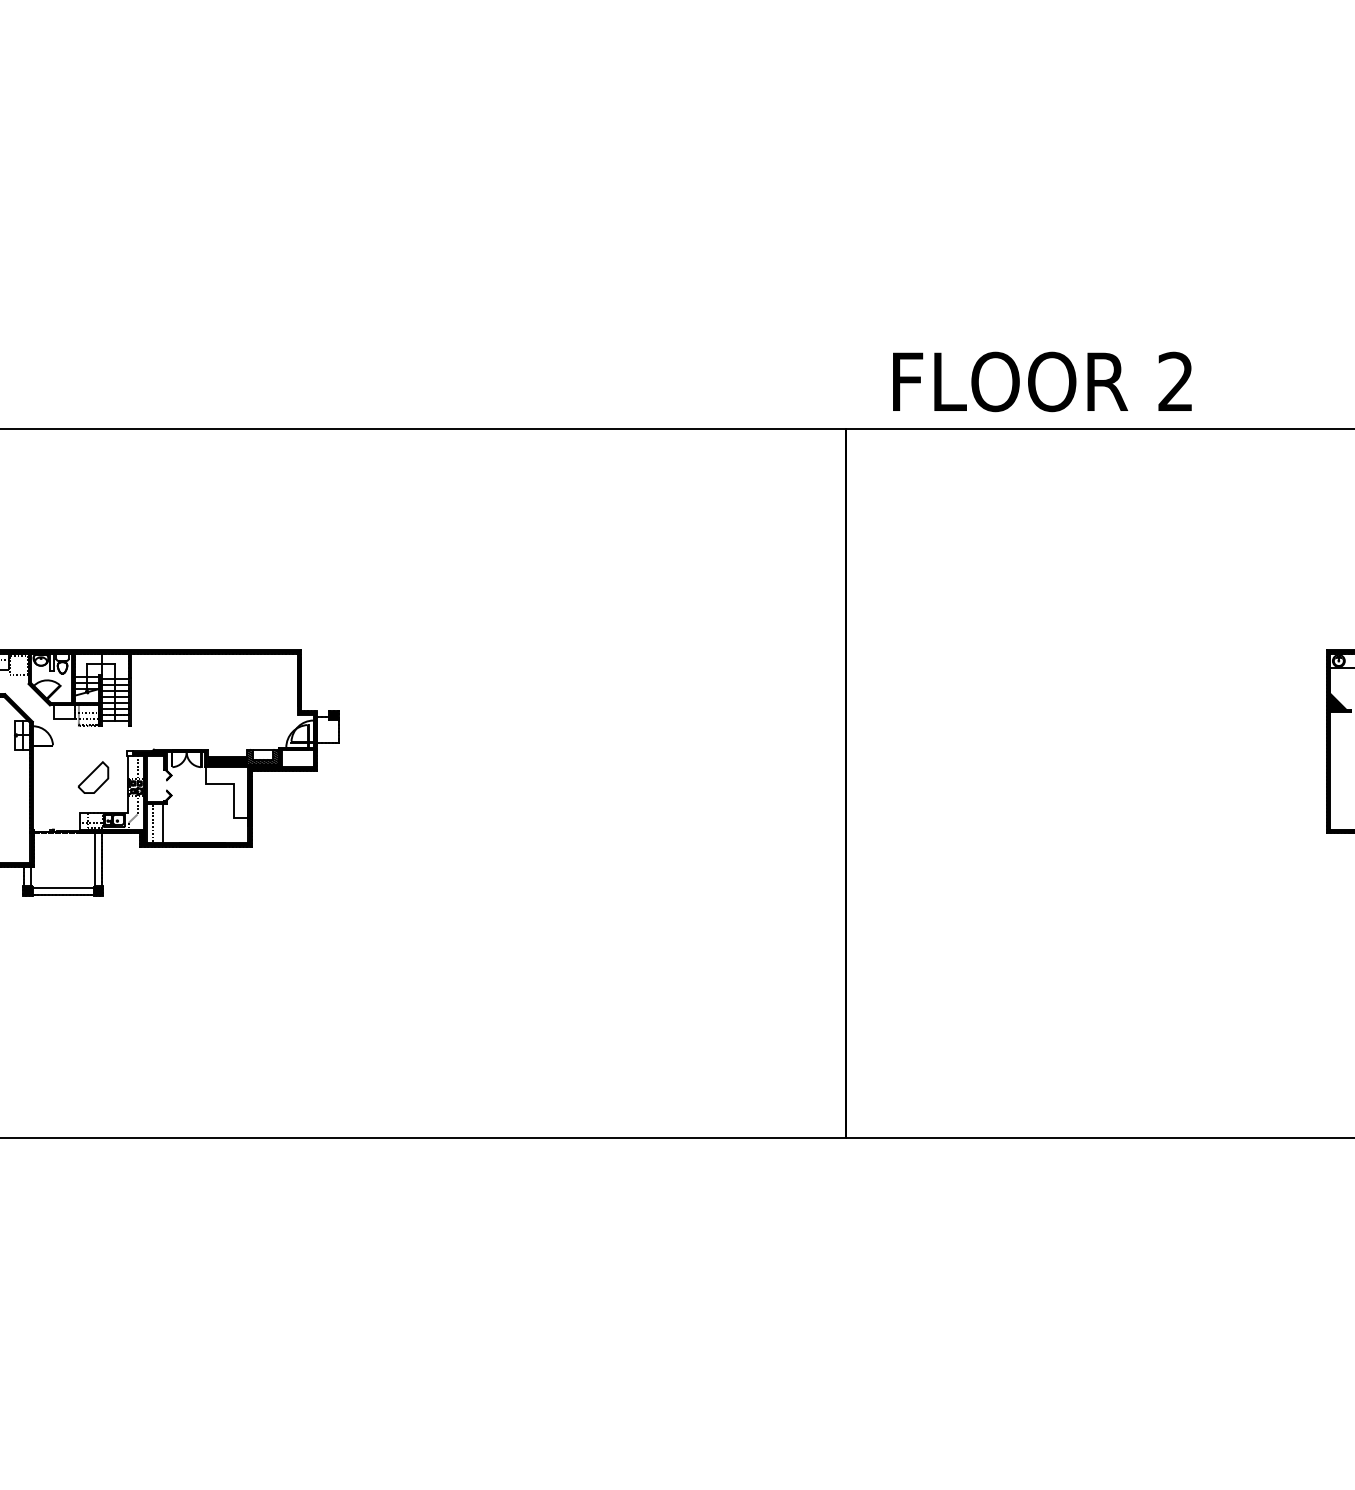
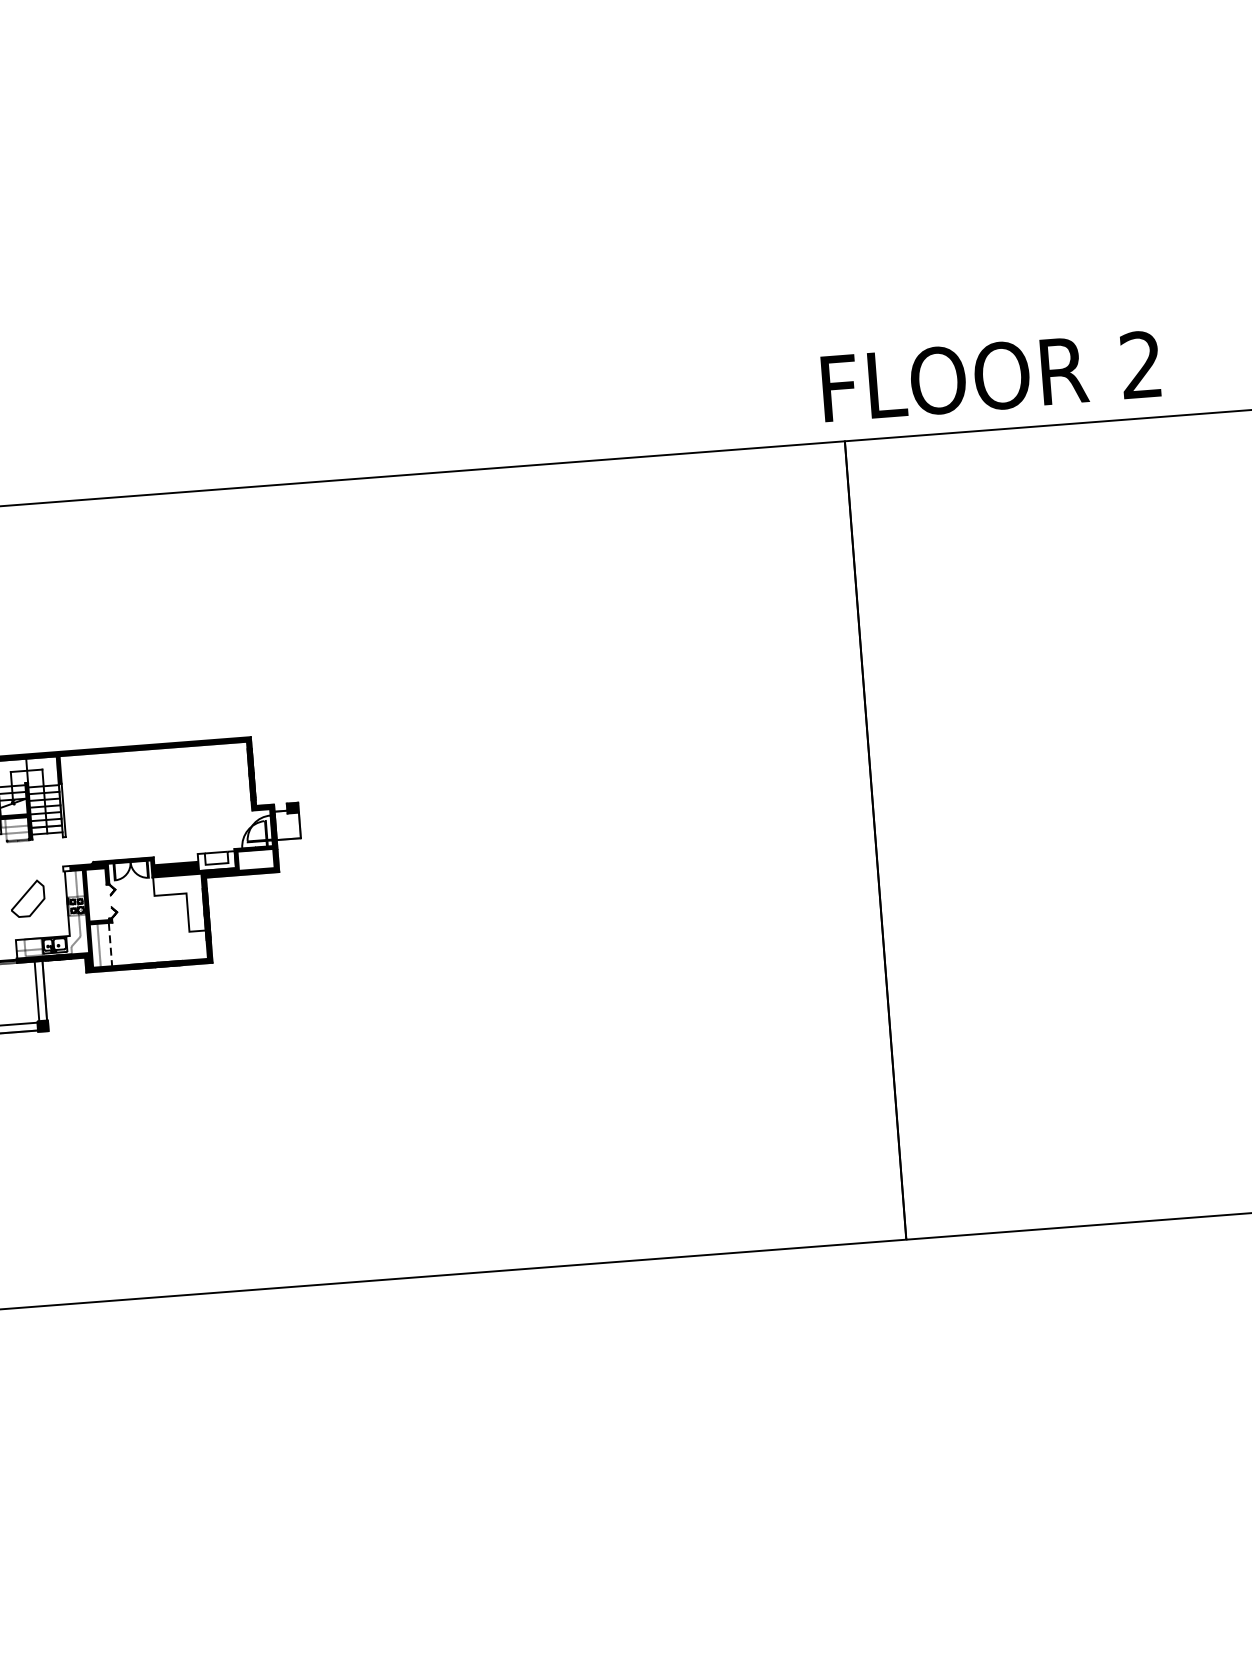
text: (1042, 381) -> (991, 376), moved
hatch: (262, 756) -> (216, 860), removed
line: (163, 824) -> (110, 945), solid -> dashed

